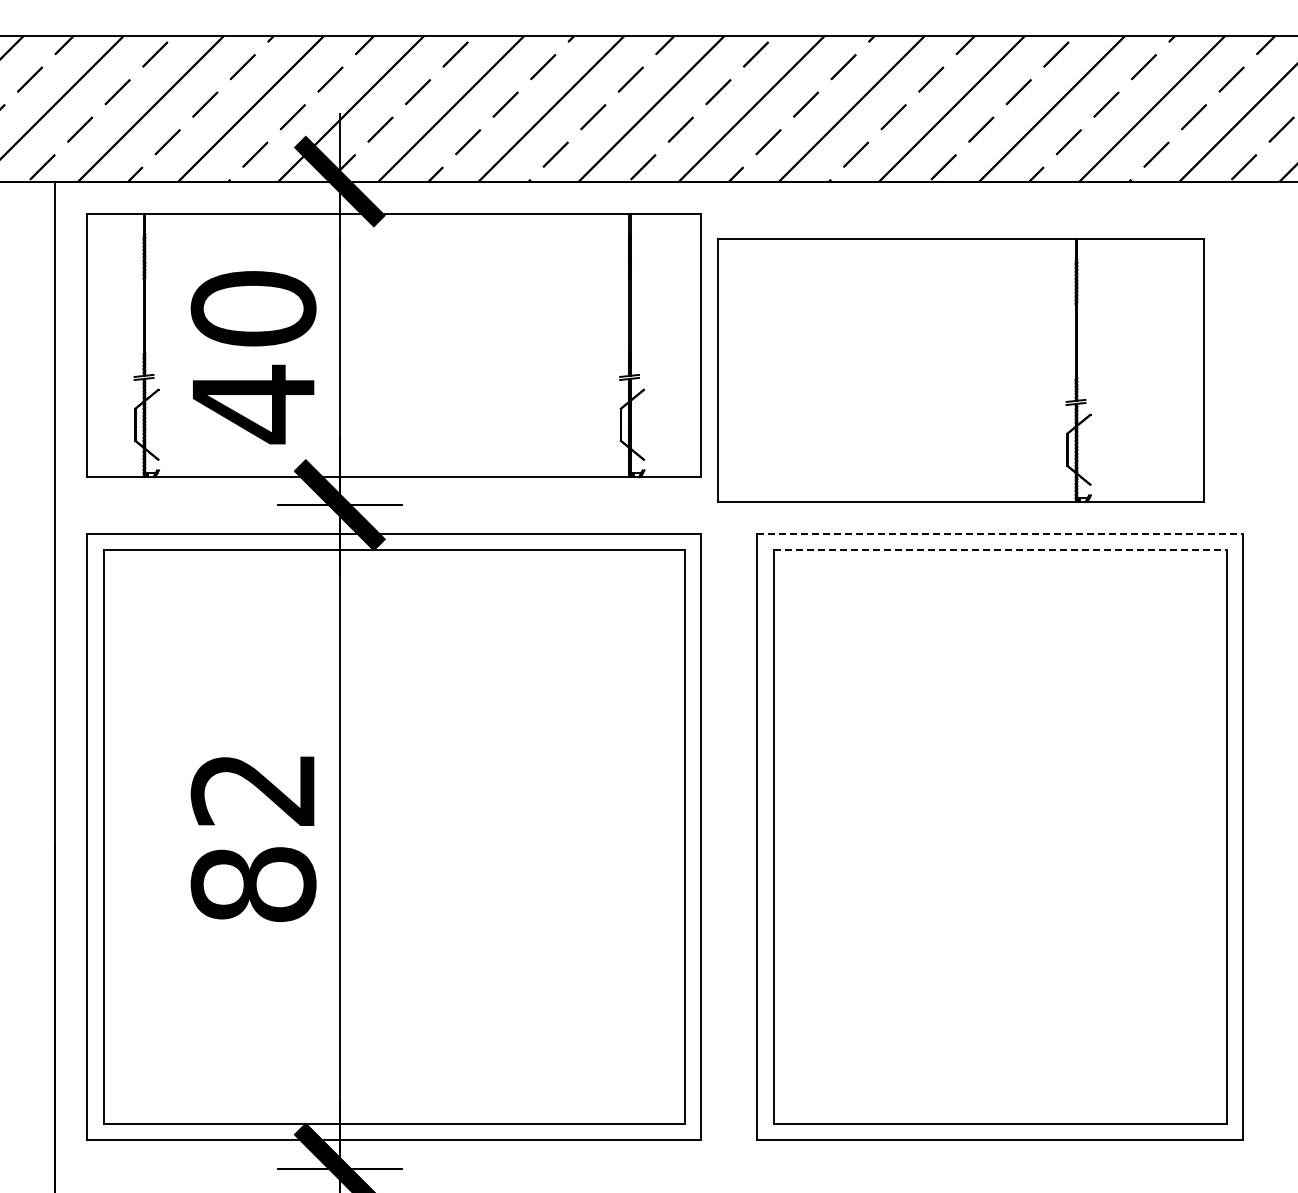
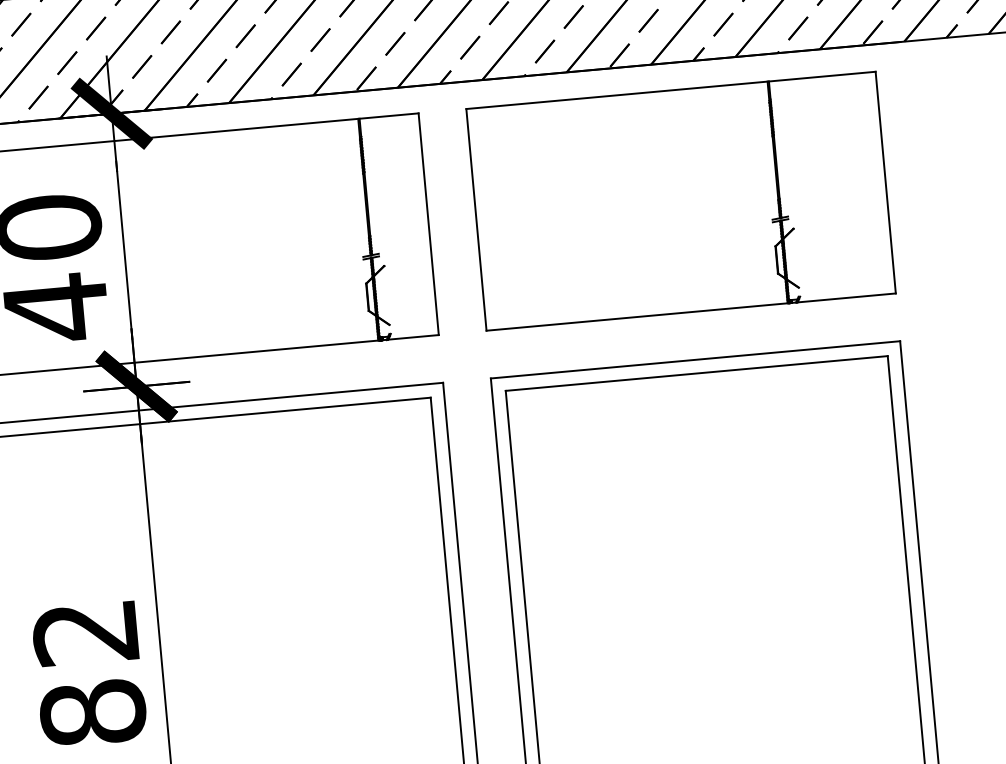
part: (960, 370) -> (680, 201), moved
line: (1000, 533) -> (695, 359), dashed -> solid
line: (1000, 549) -> (697, 373), dashed -> solid

